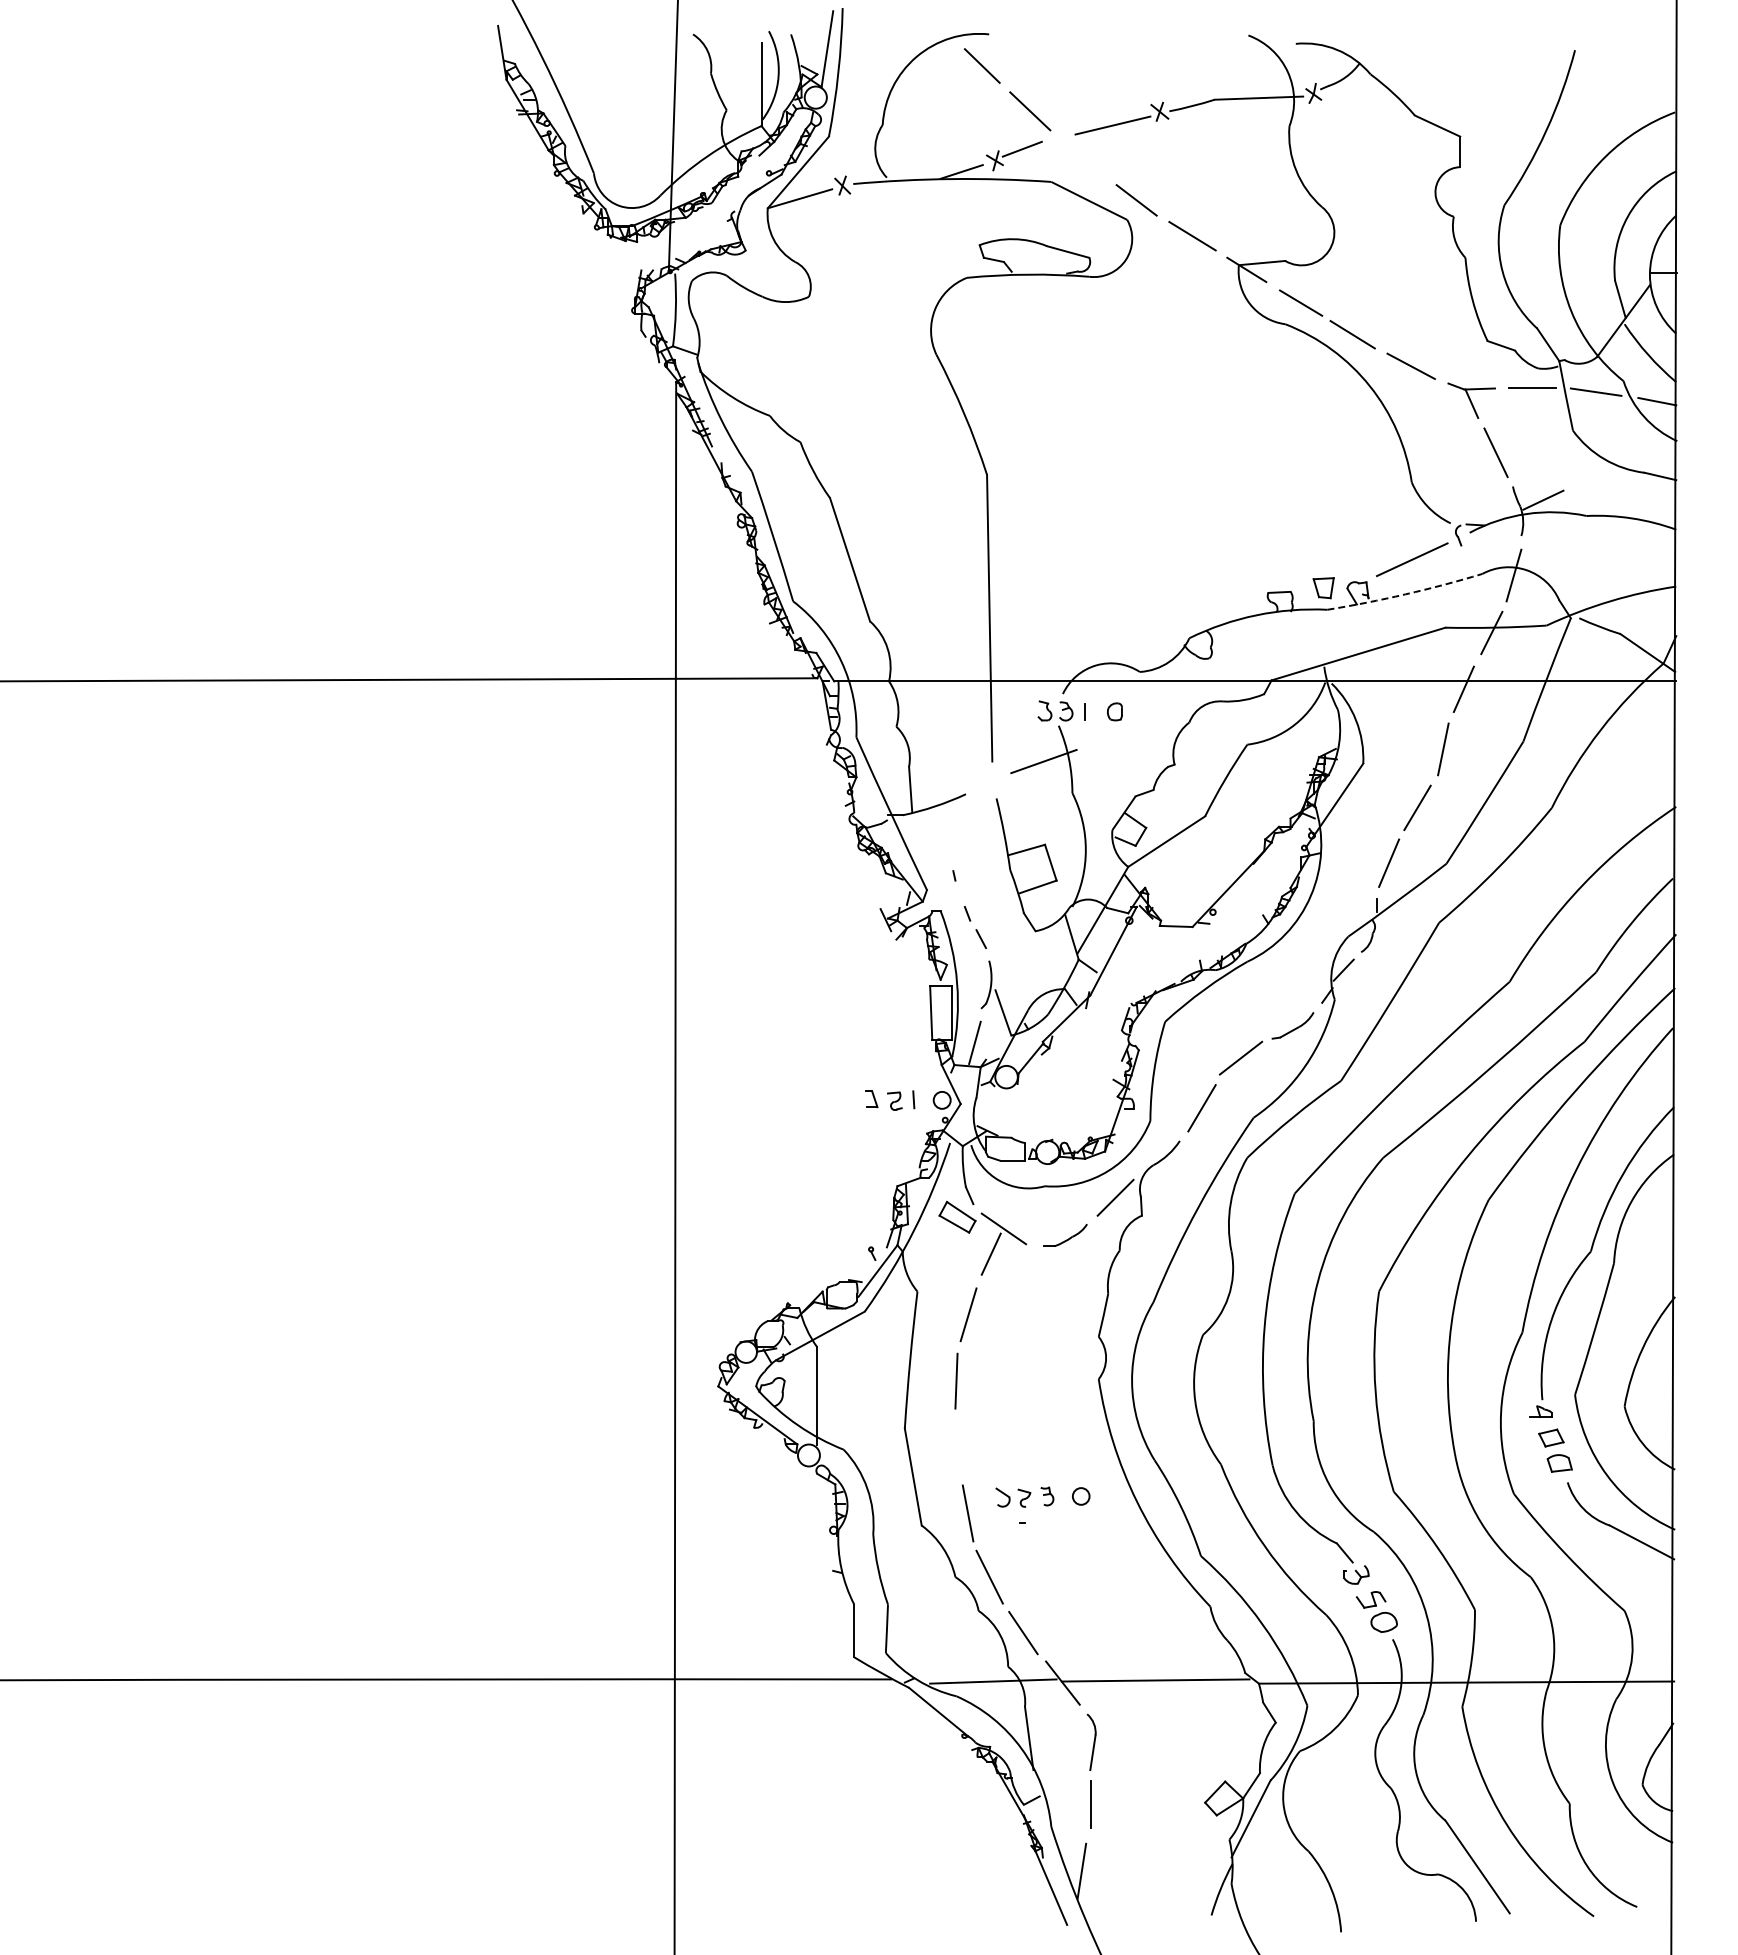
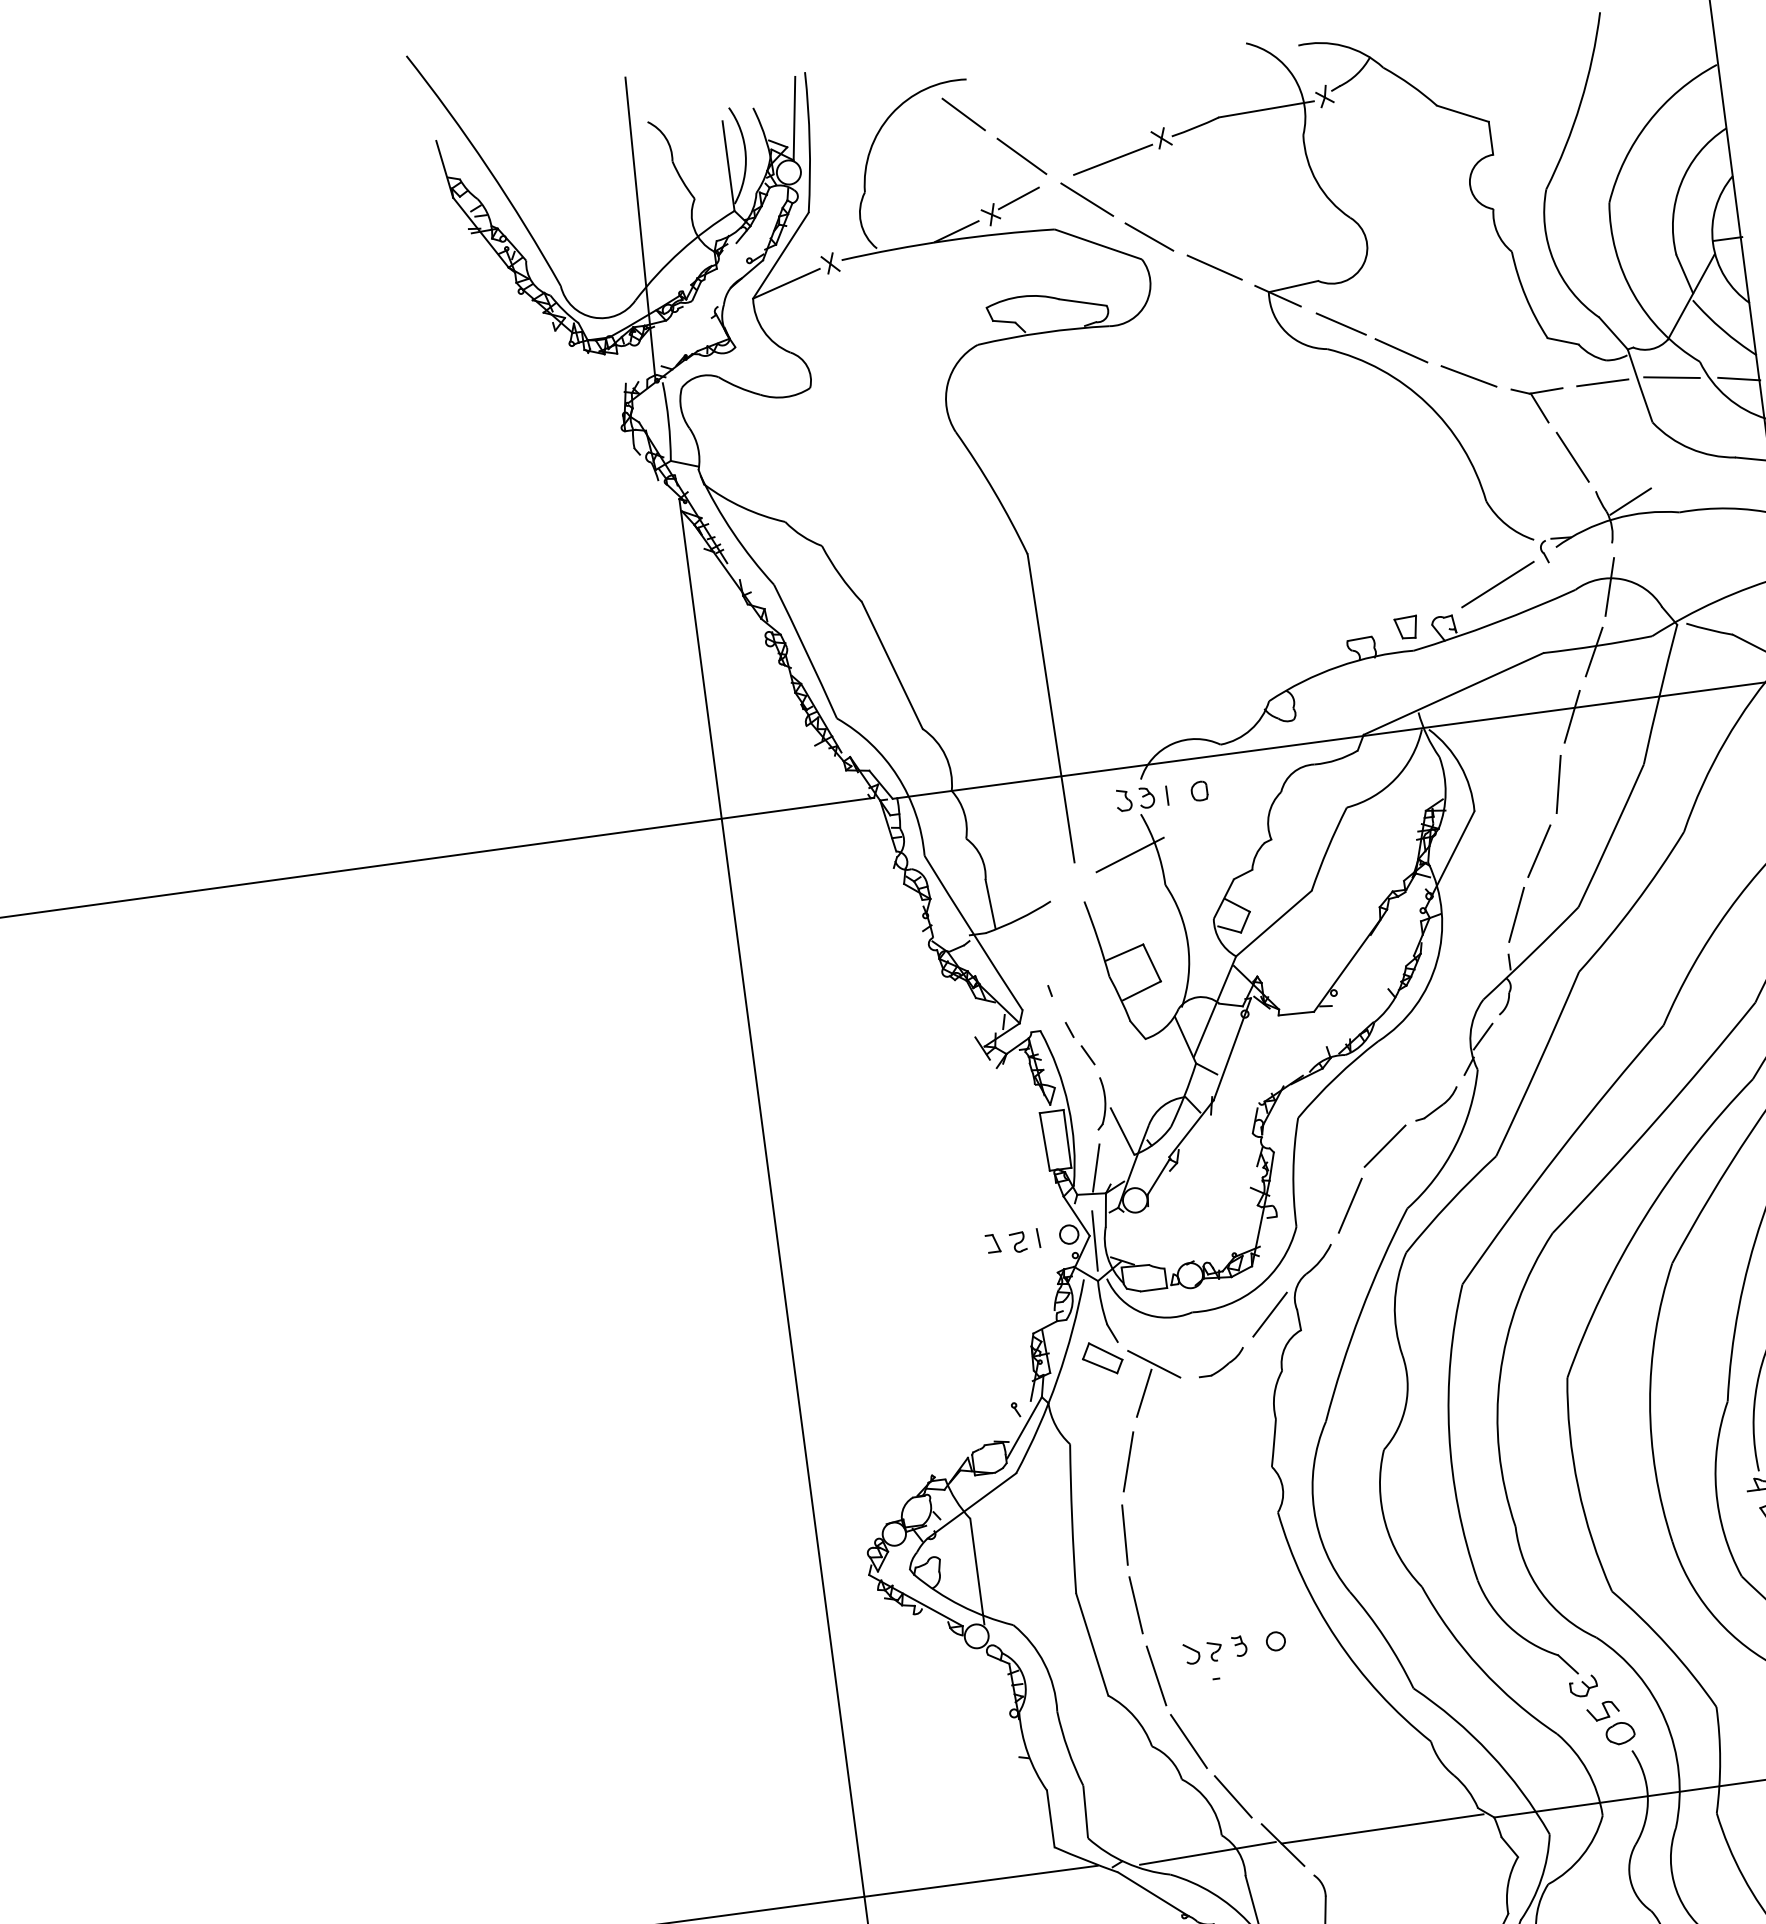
line: (1084, 158) -> (1087, 199), added
arc: (1405, 594) -> (1495, 623), dashed -> solid
line: (964, 1108) -> (1094, 1240), added
line: (957, 1446) -> (1135, 1605), added

